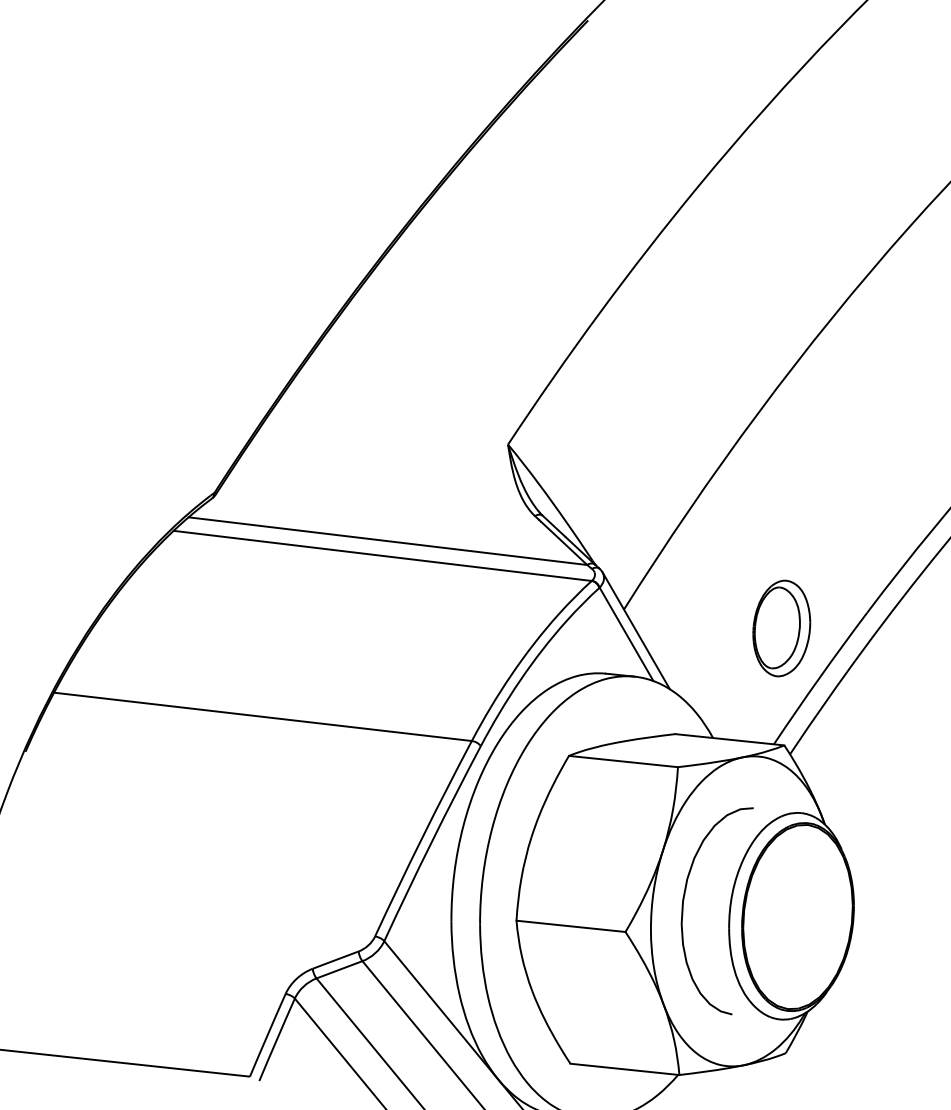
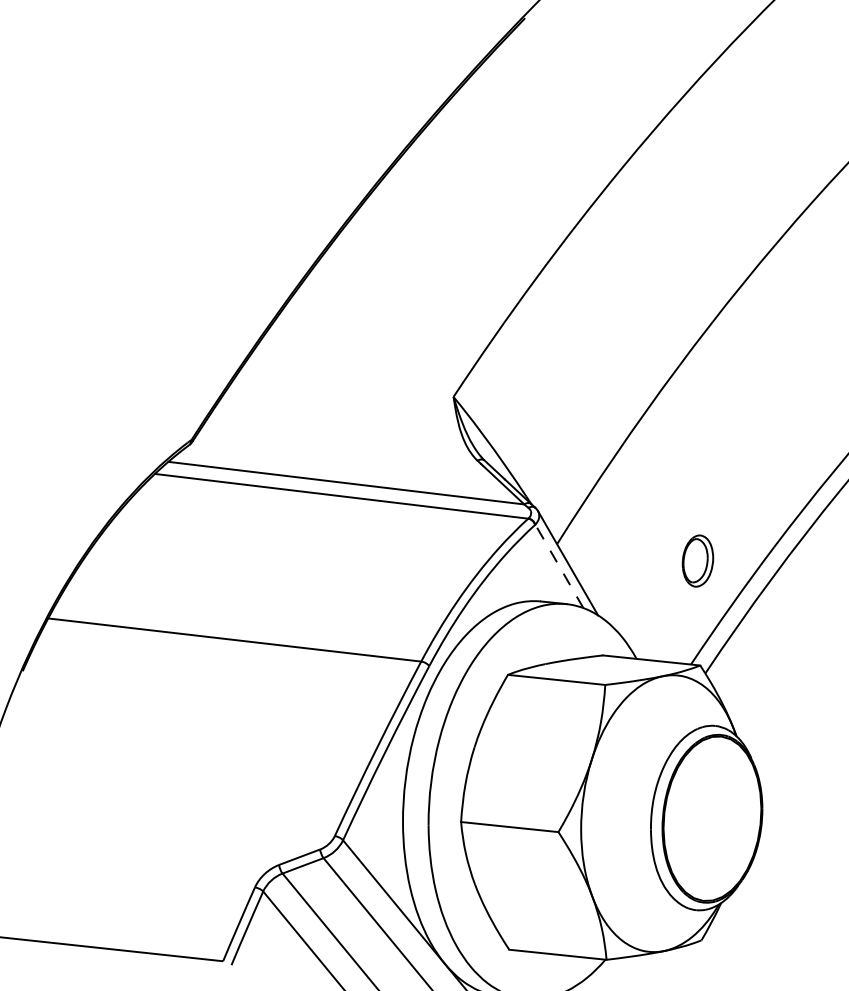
part: (781, 627) -> (697, 560), size x0.6
line: (626, 633) -> (559, 565), solid -> dashed
part: (683, 911) -> (610, 813), removed

